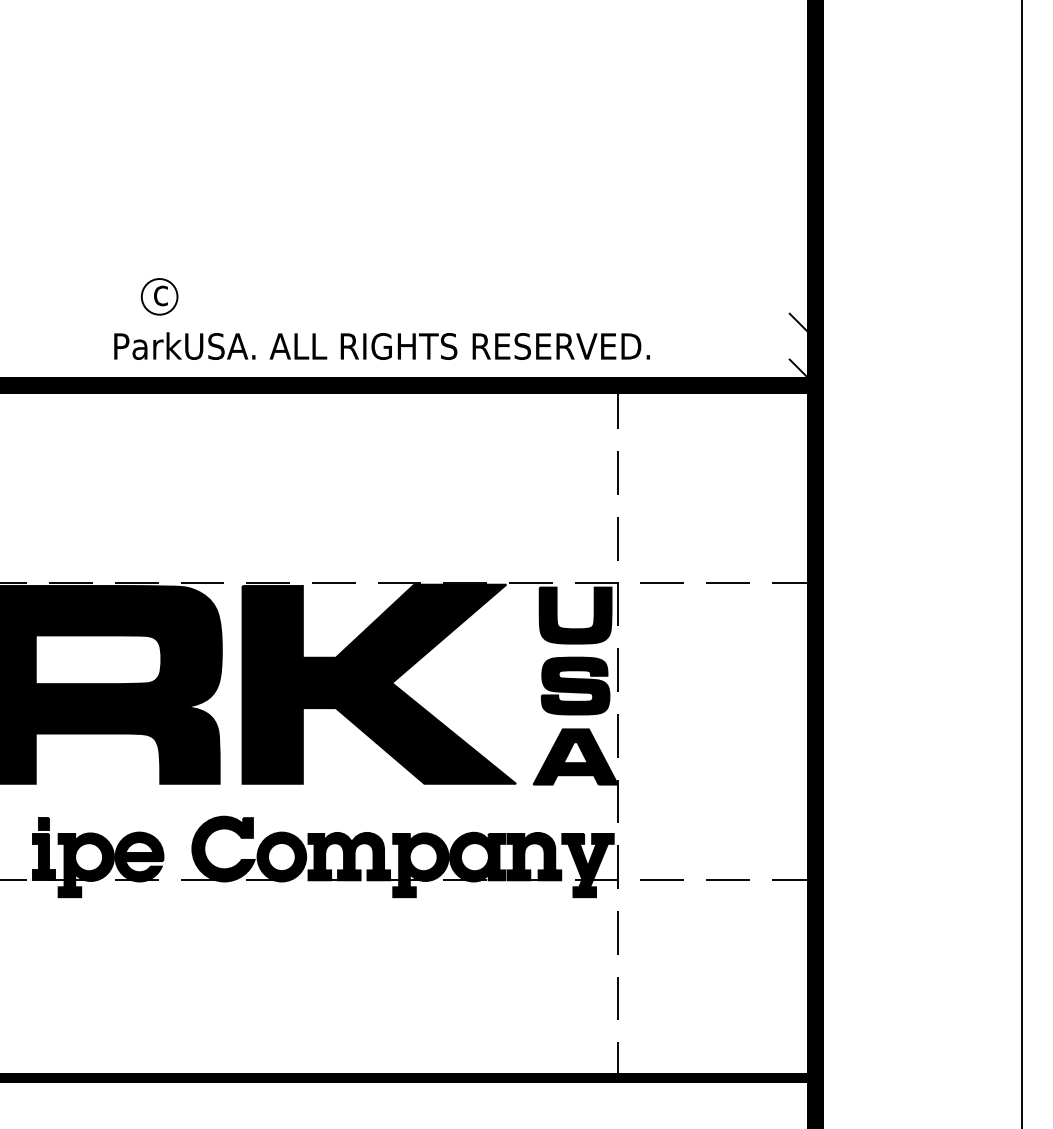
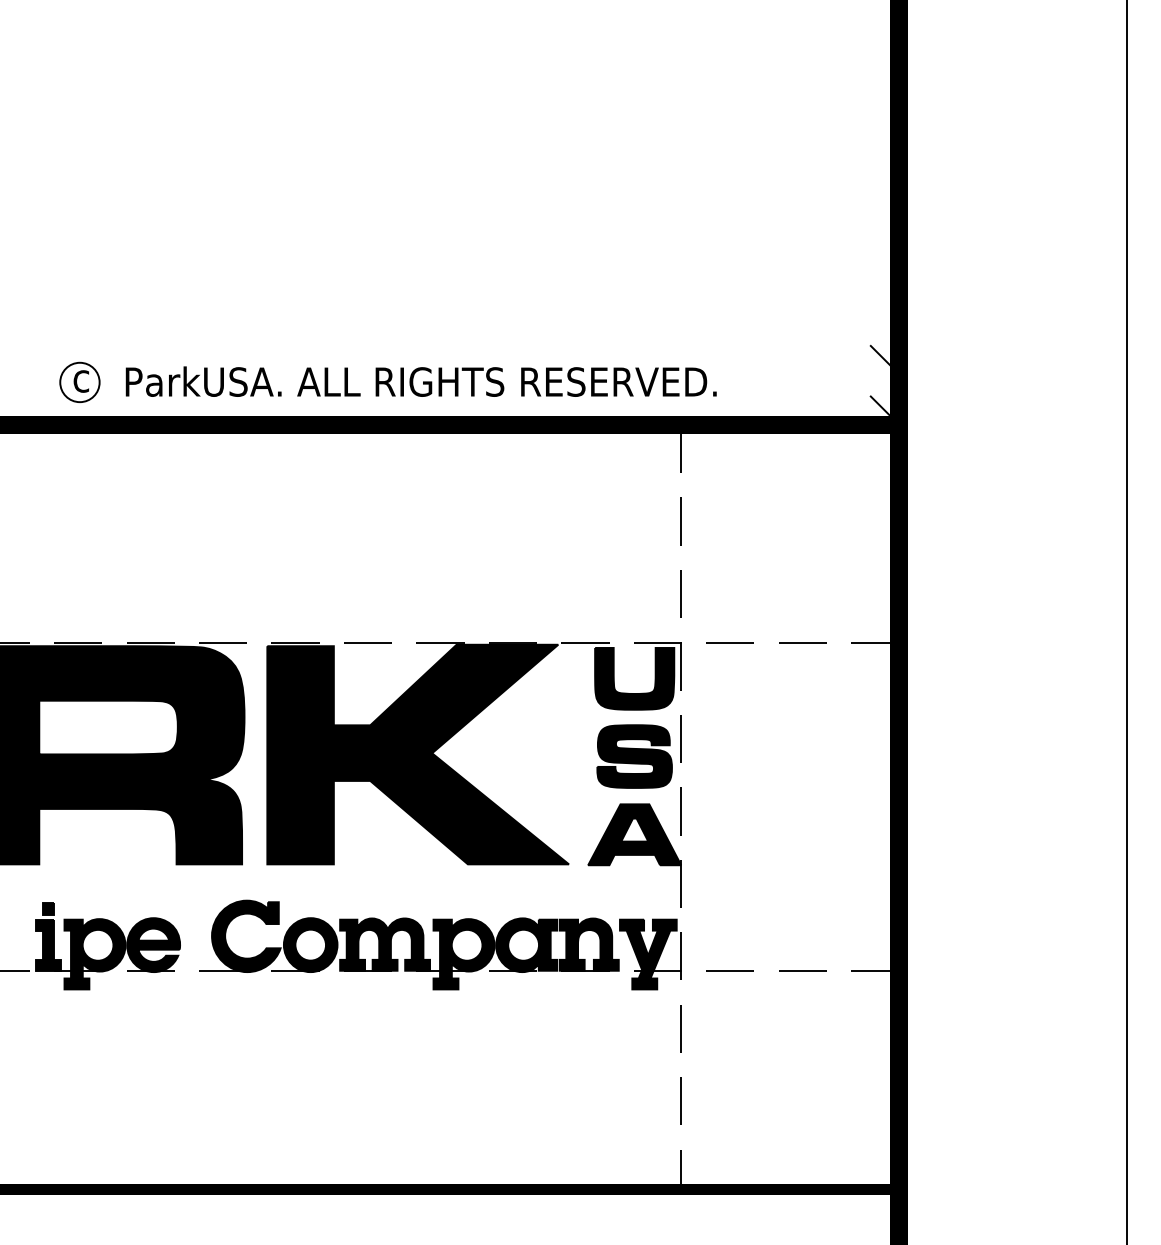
part: (159, 296) -> (79, 382), moved

